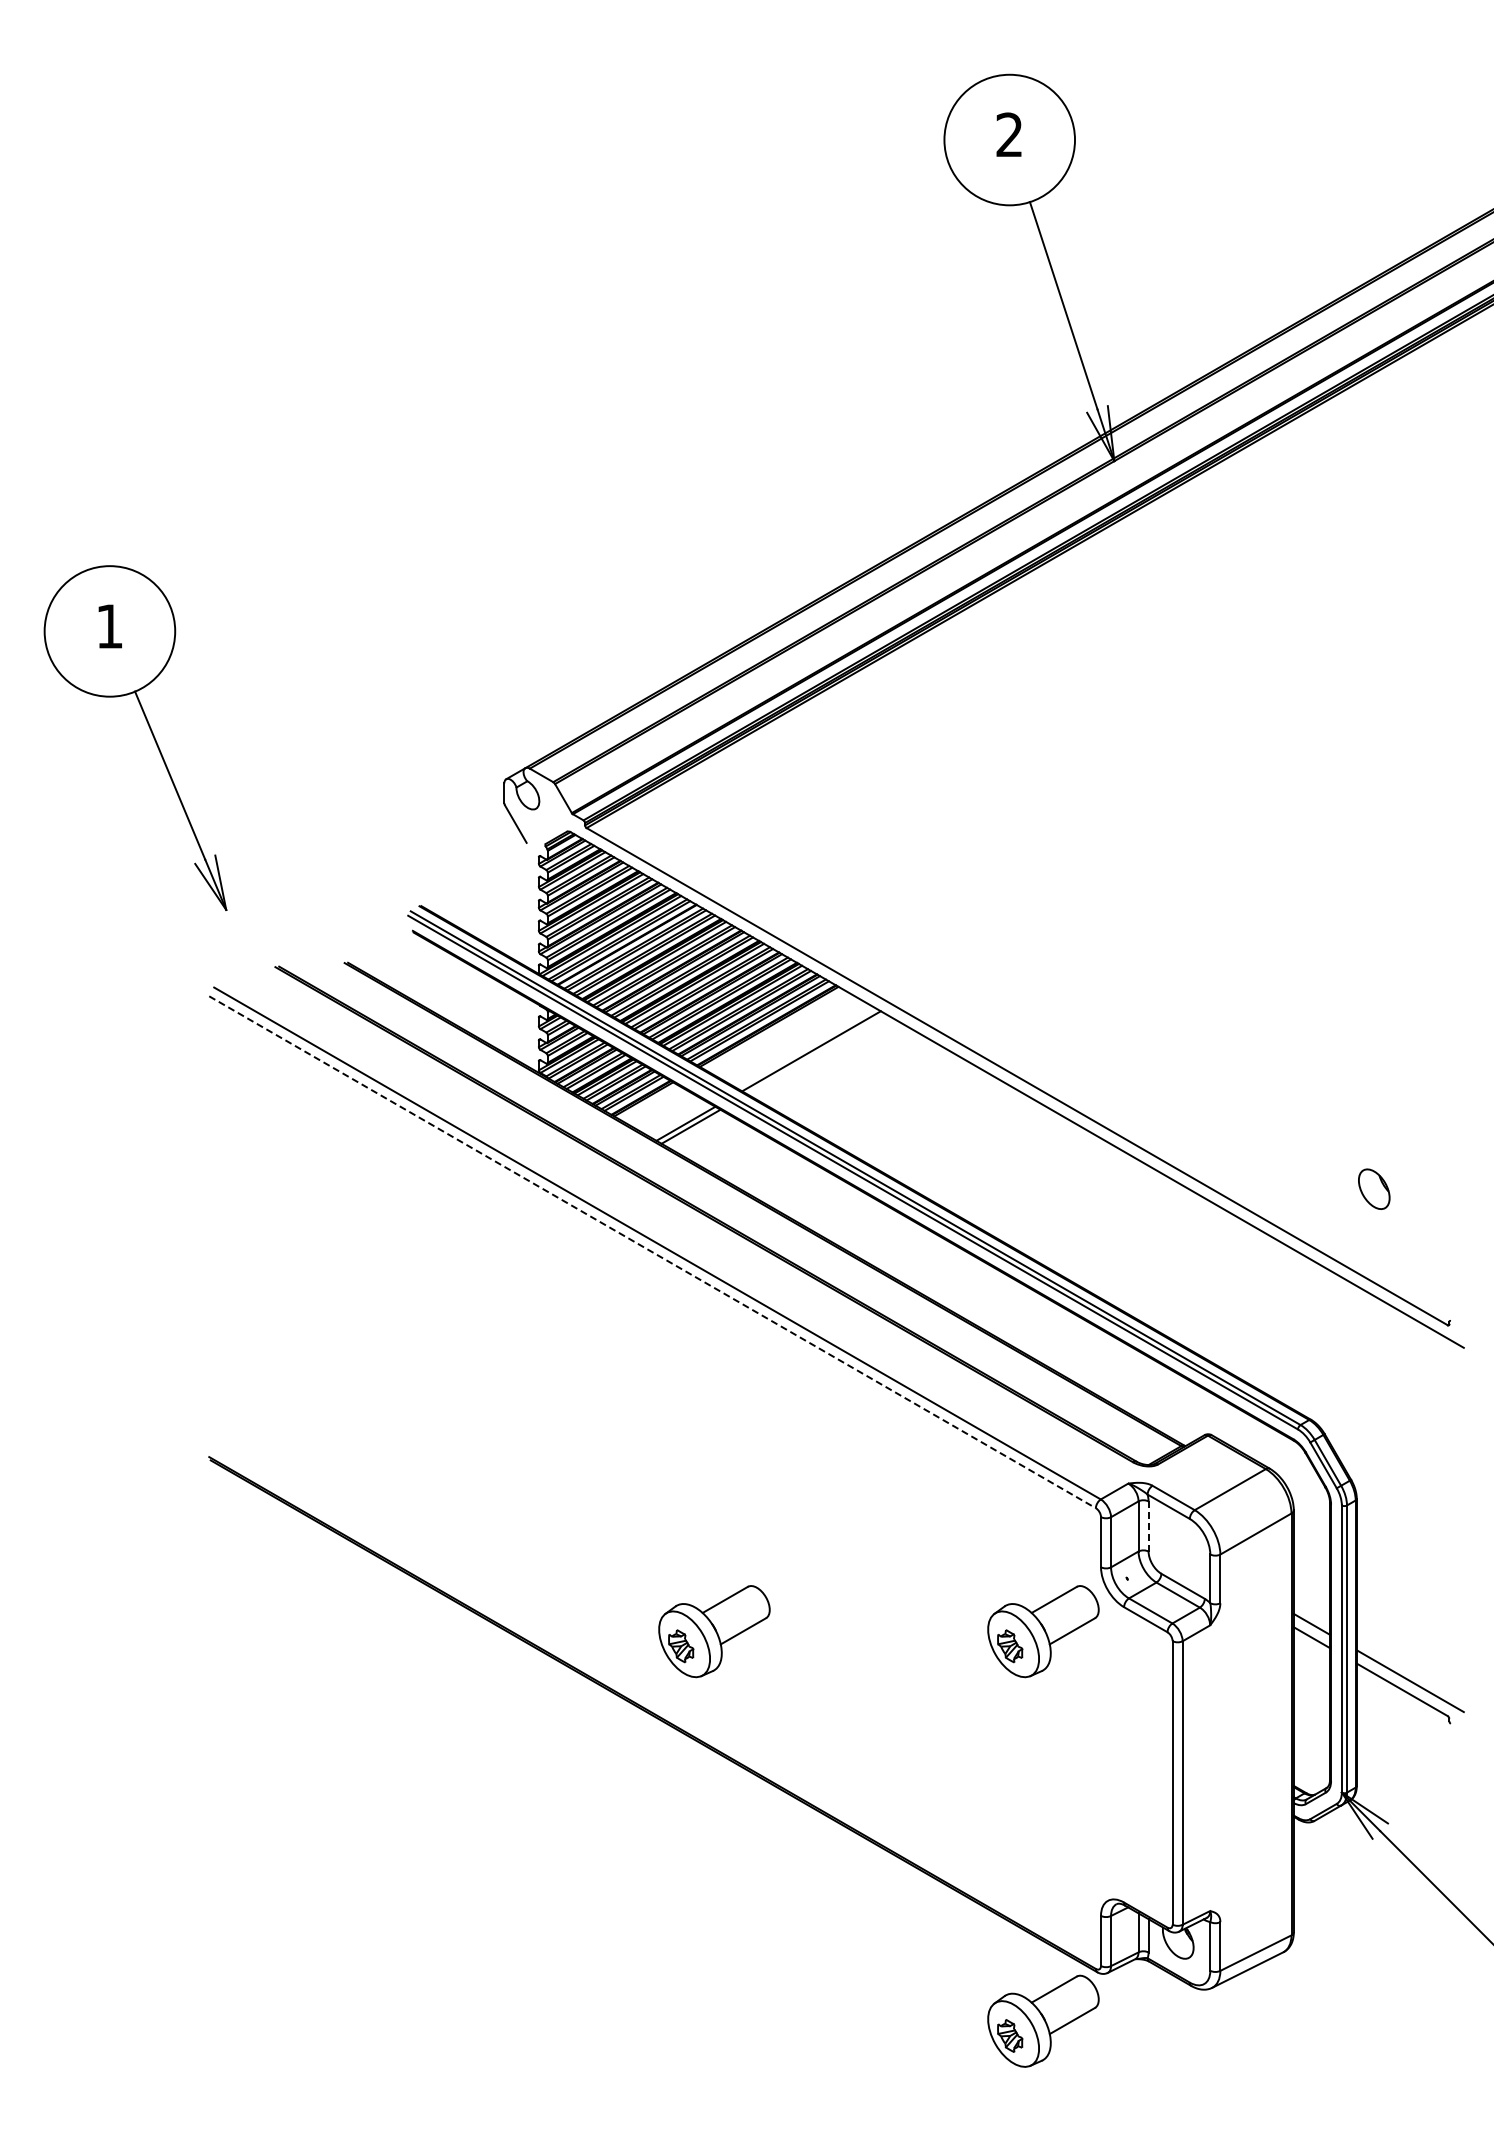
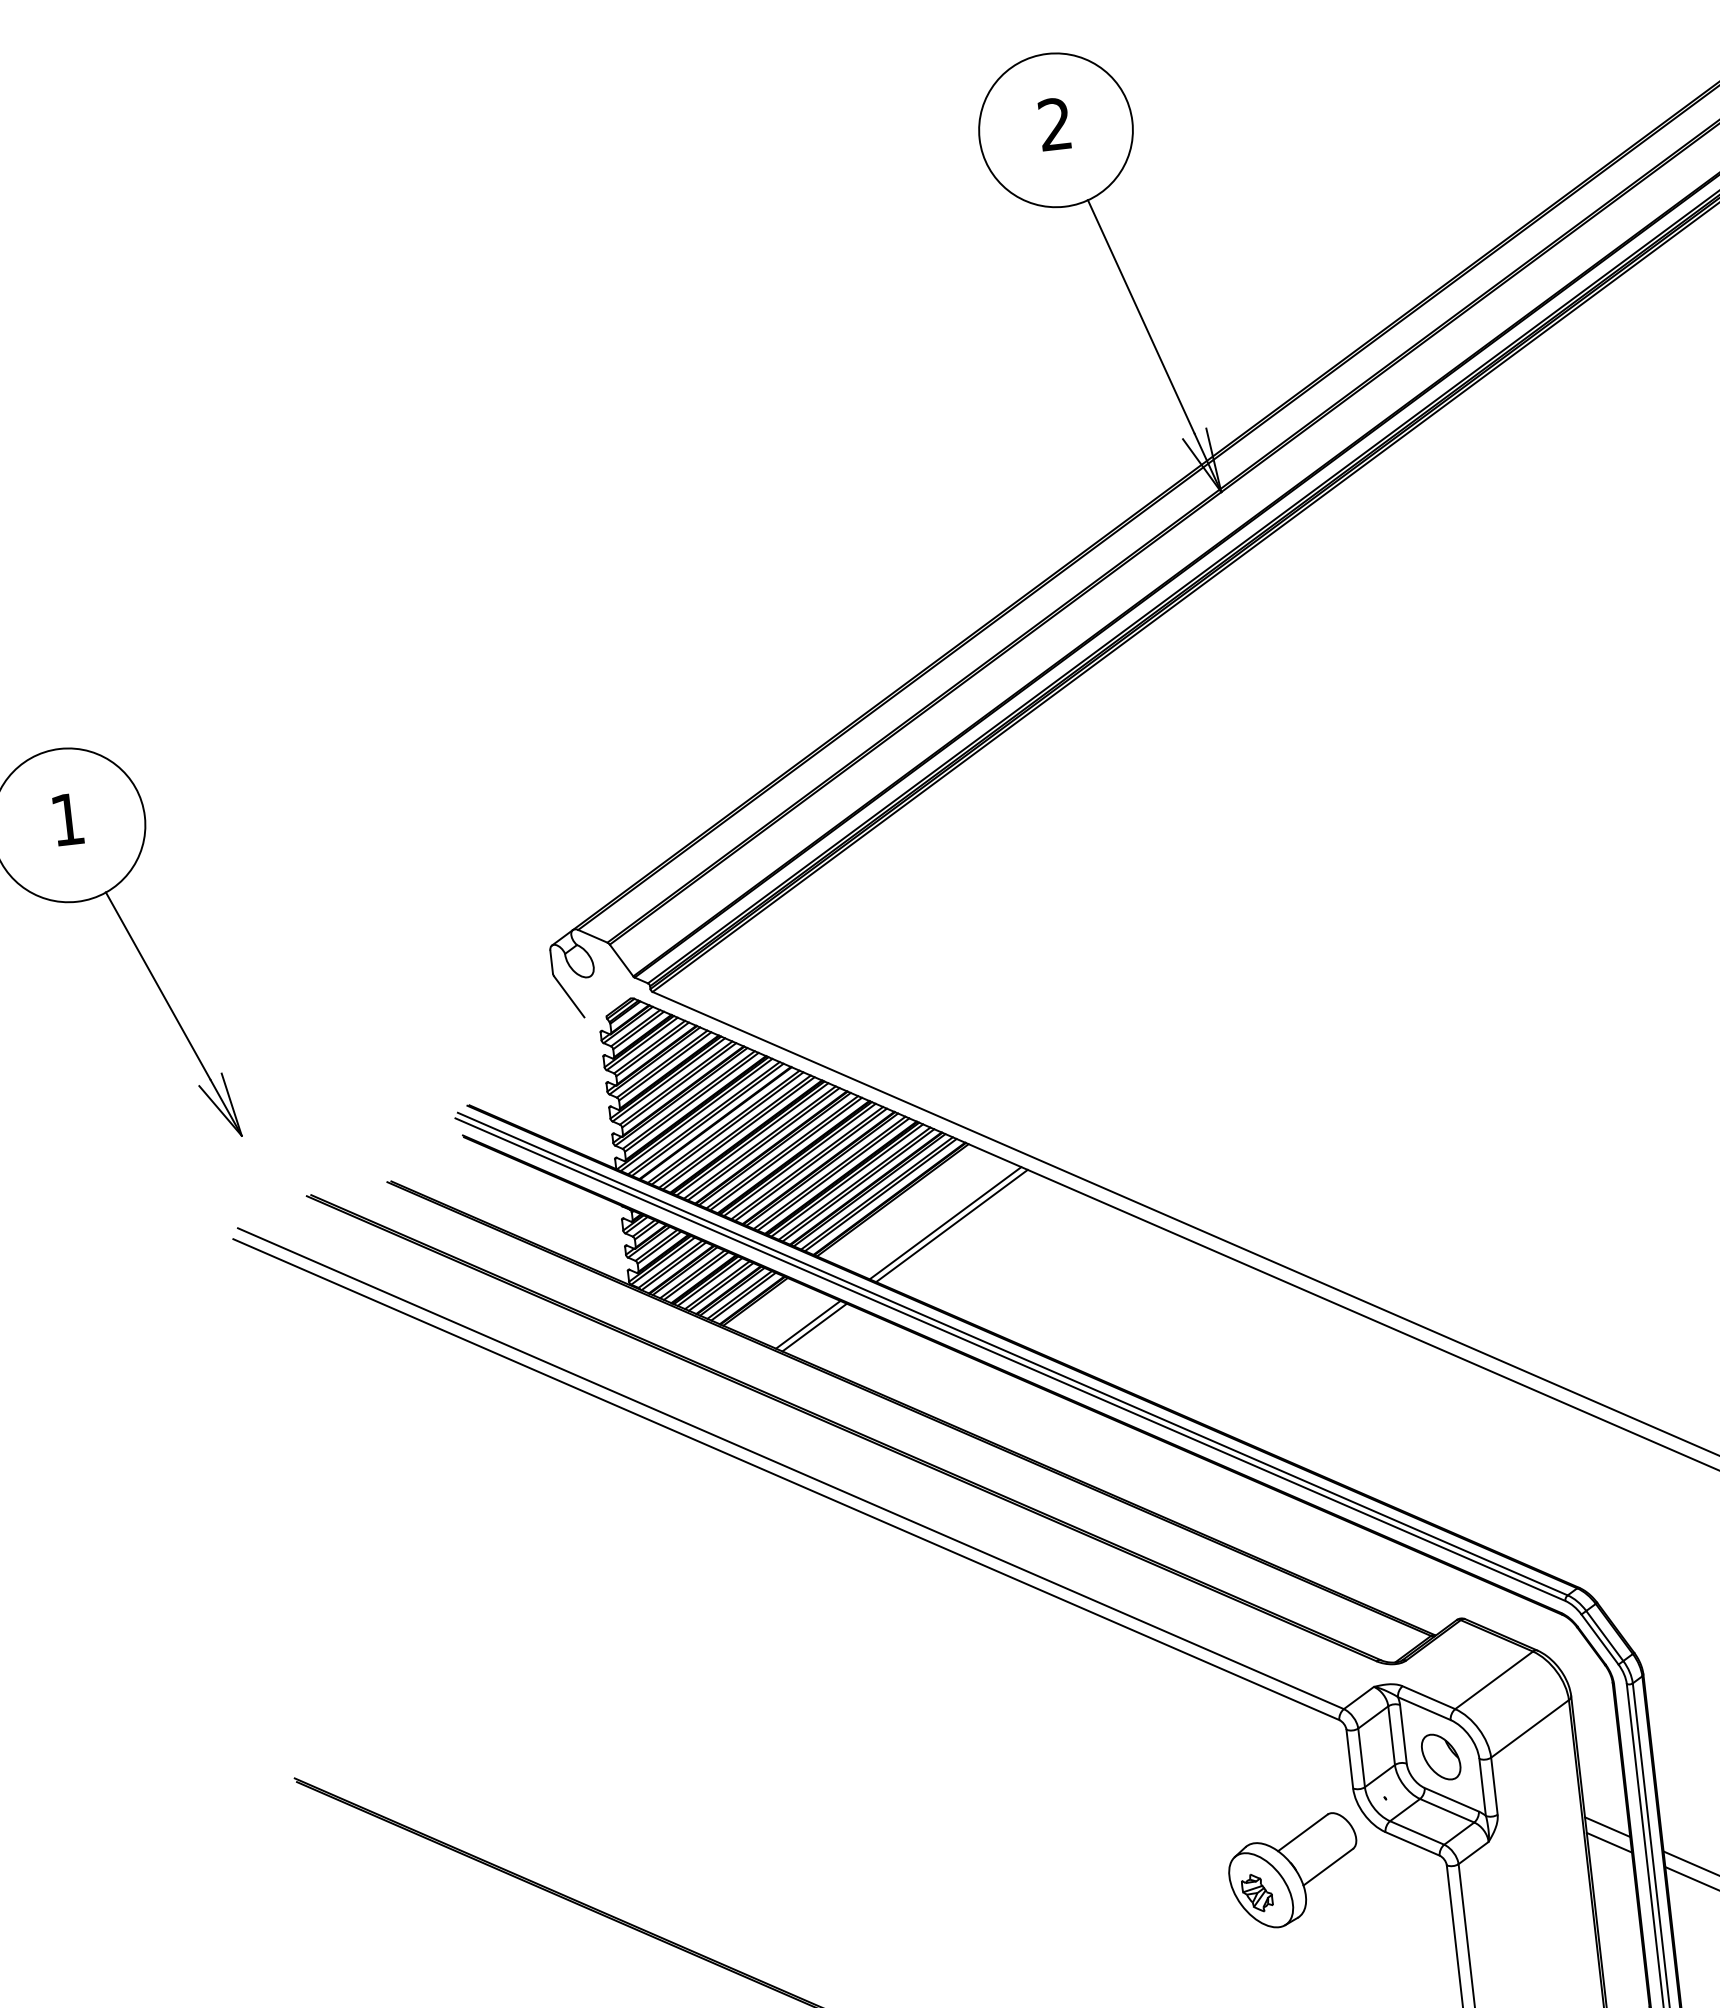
line: (816, 1054) -> (951, 1226), added
part: (1374, 1188) -> (1441, 1756), moved
line: (652, 1252) -> (786, 1479), dashed -> solid
line: (1148, 1526) -> (1403, 1734), dashed -> solid
part: (714, 1631) -> (909, 1915), removed

